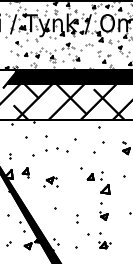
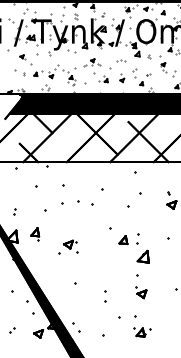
part: (18, 43) -> (25, 59), size x1.67
part: (90, 57) -> (122, 78), added

